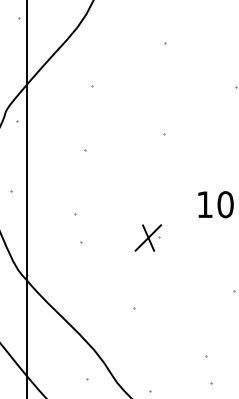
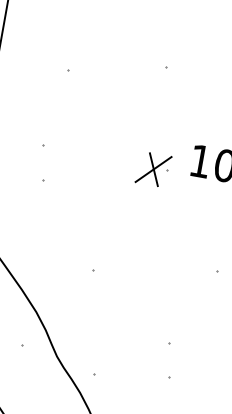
part: (148, 237) -> (153, 168), moved

